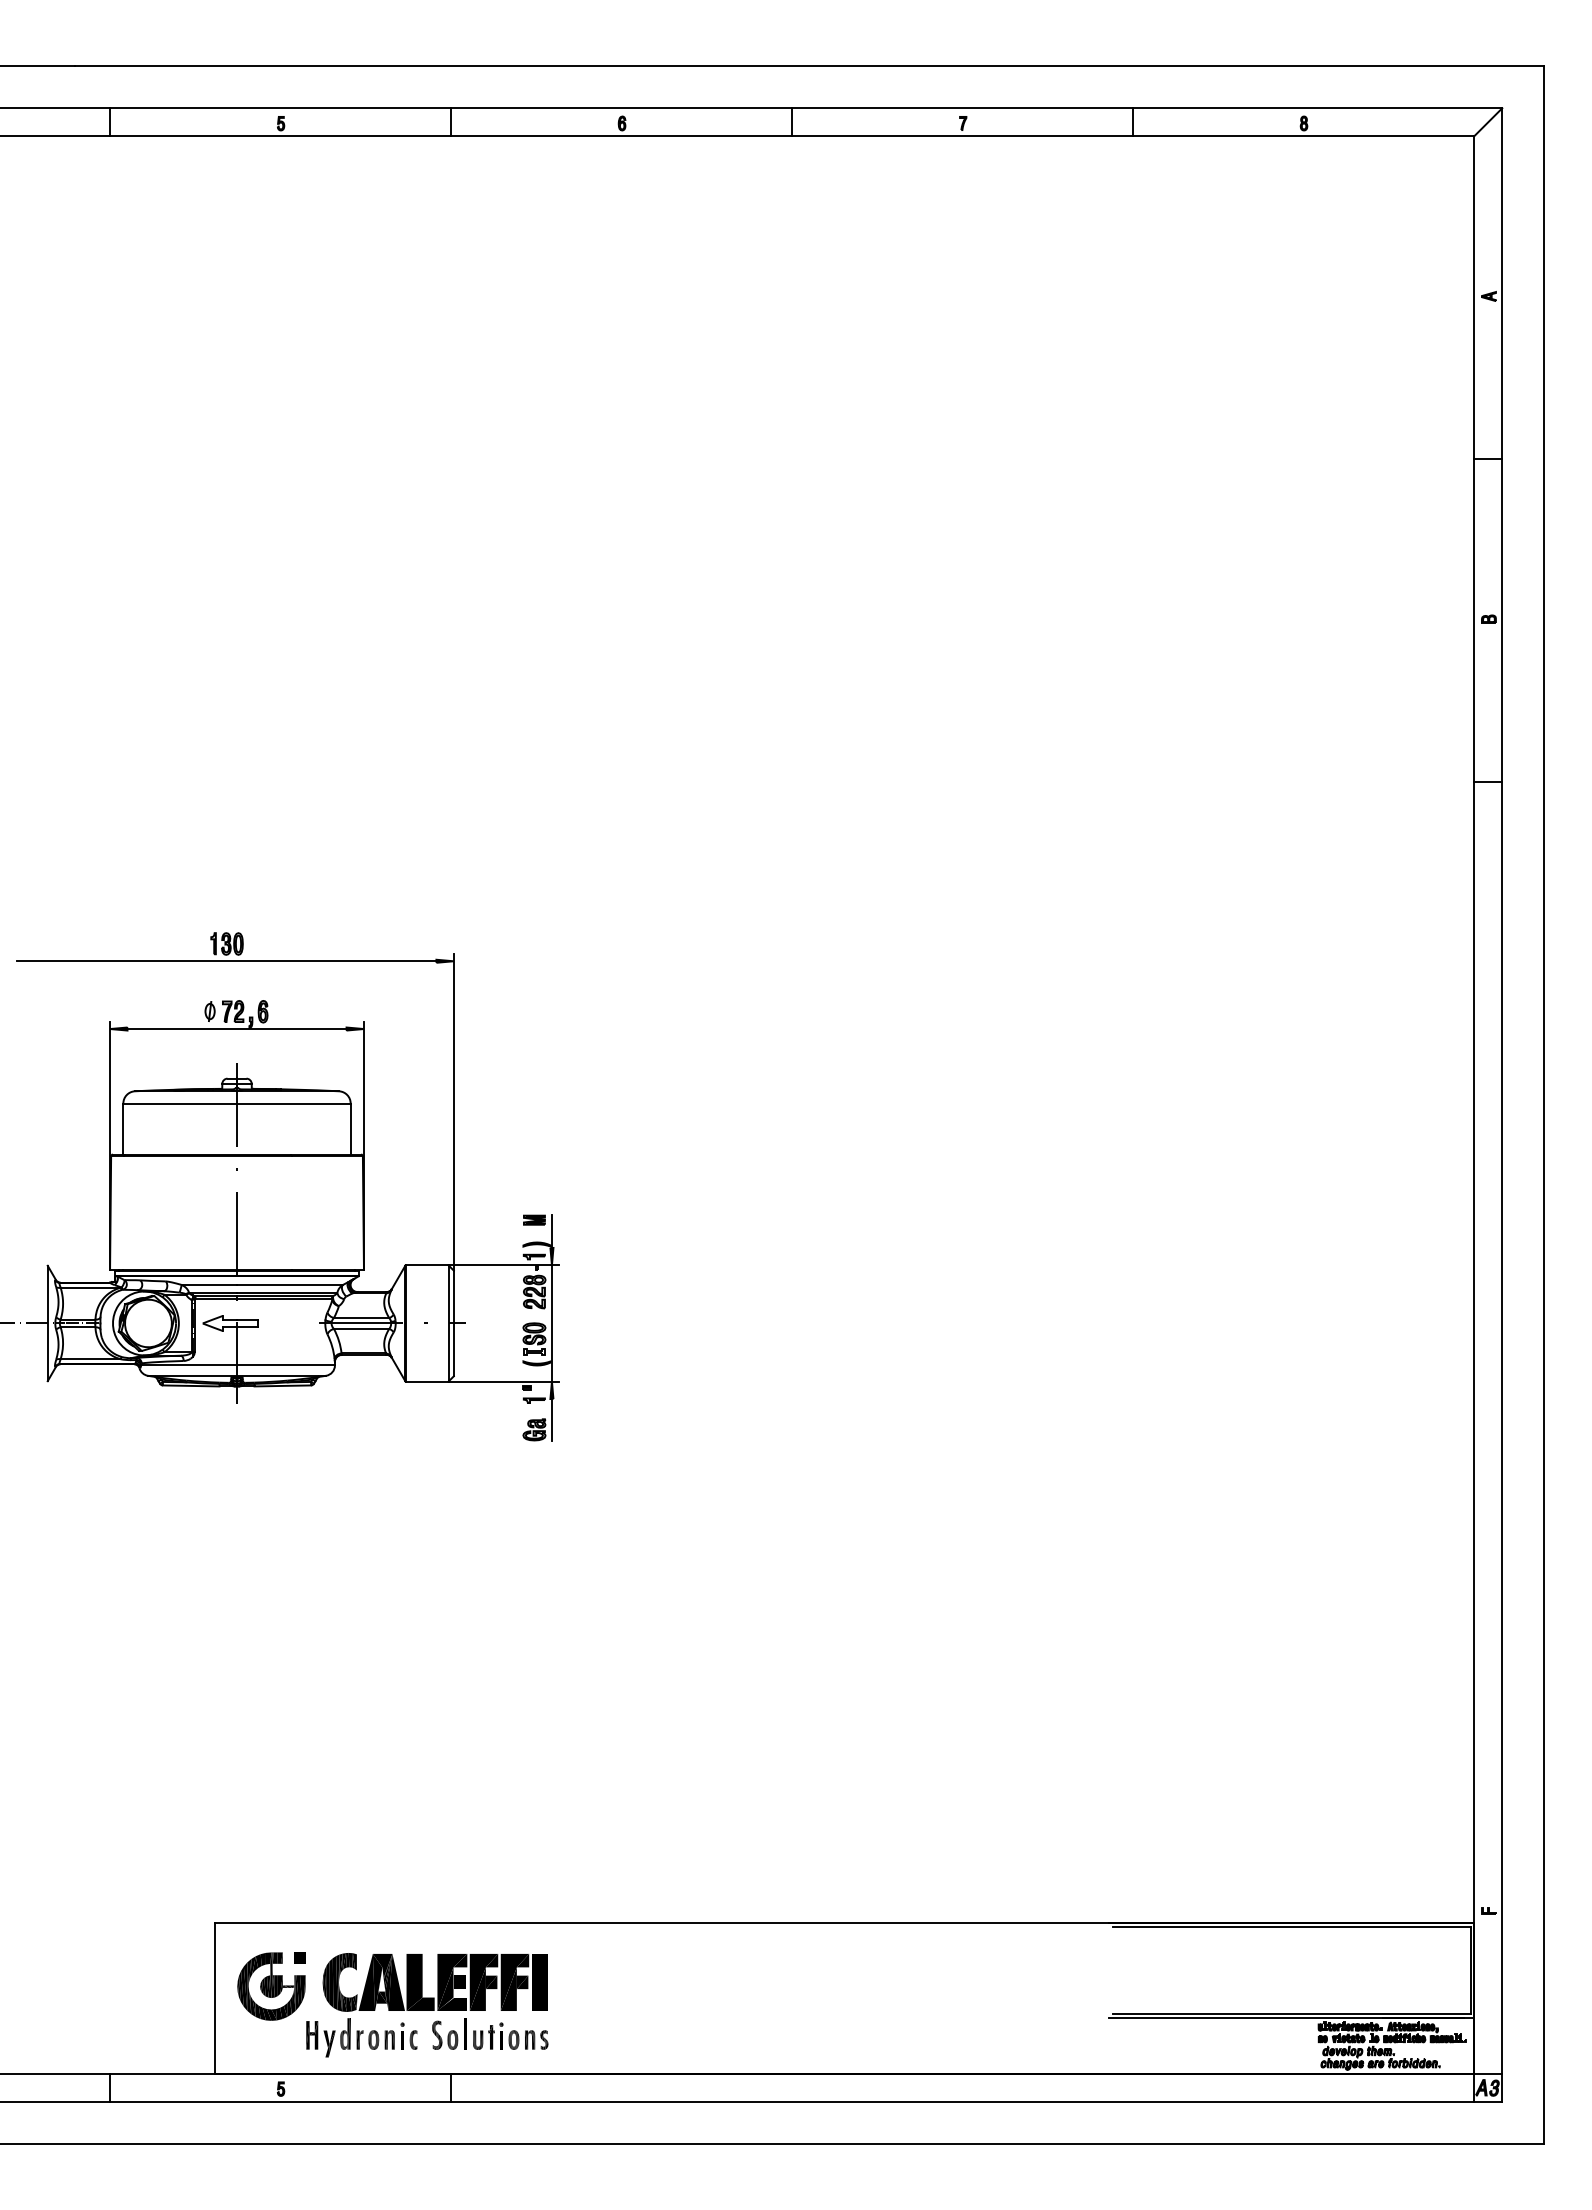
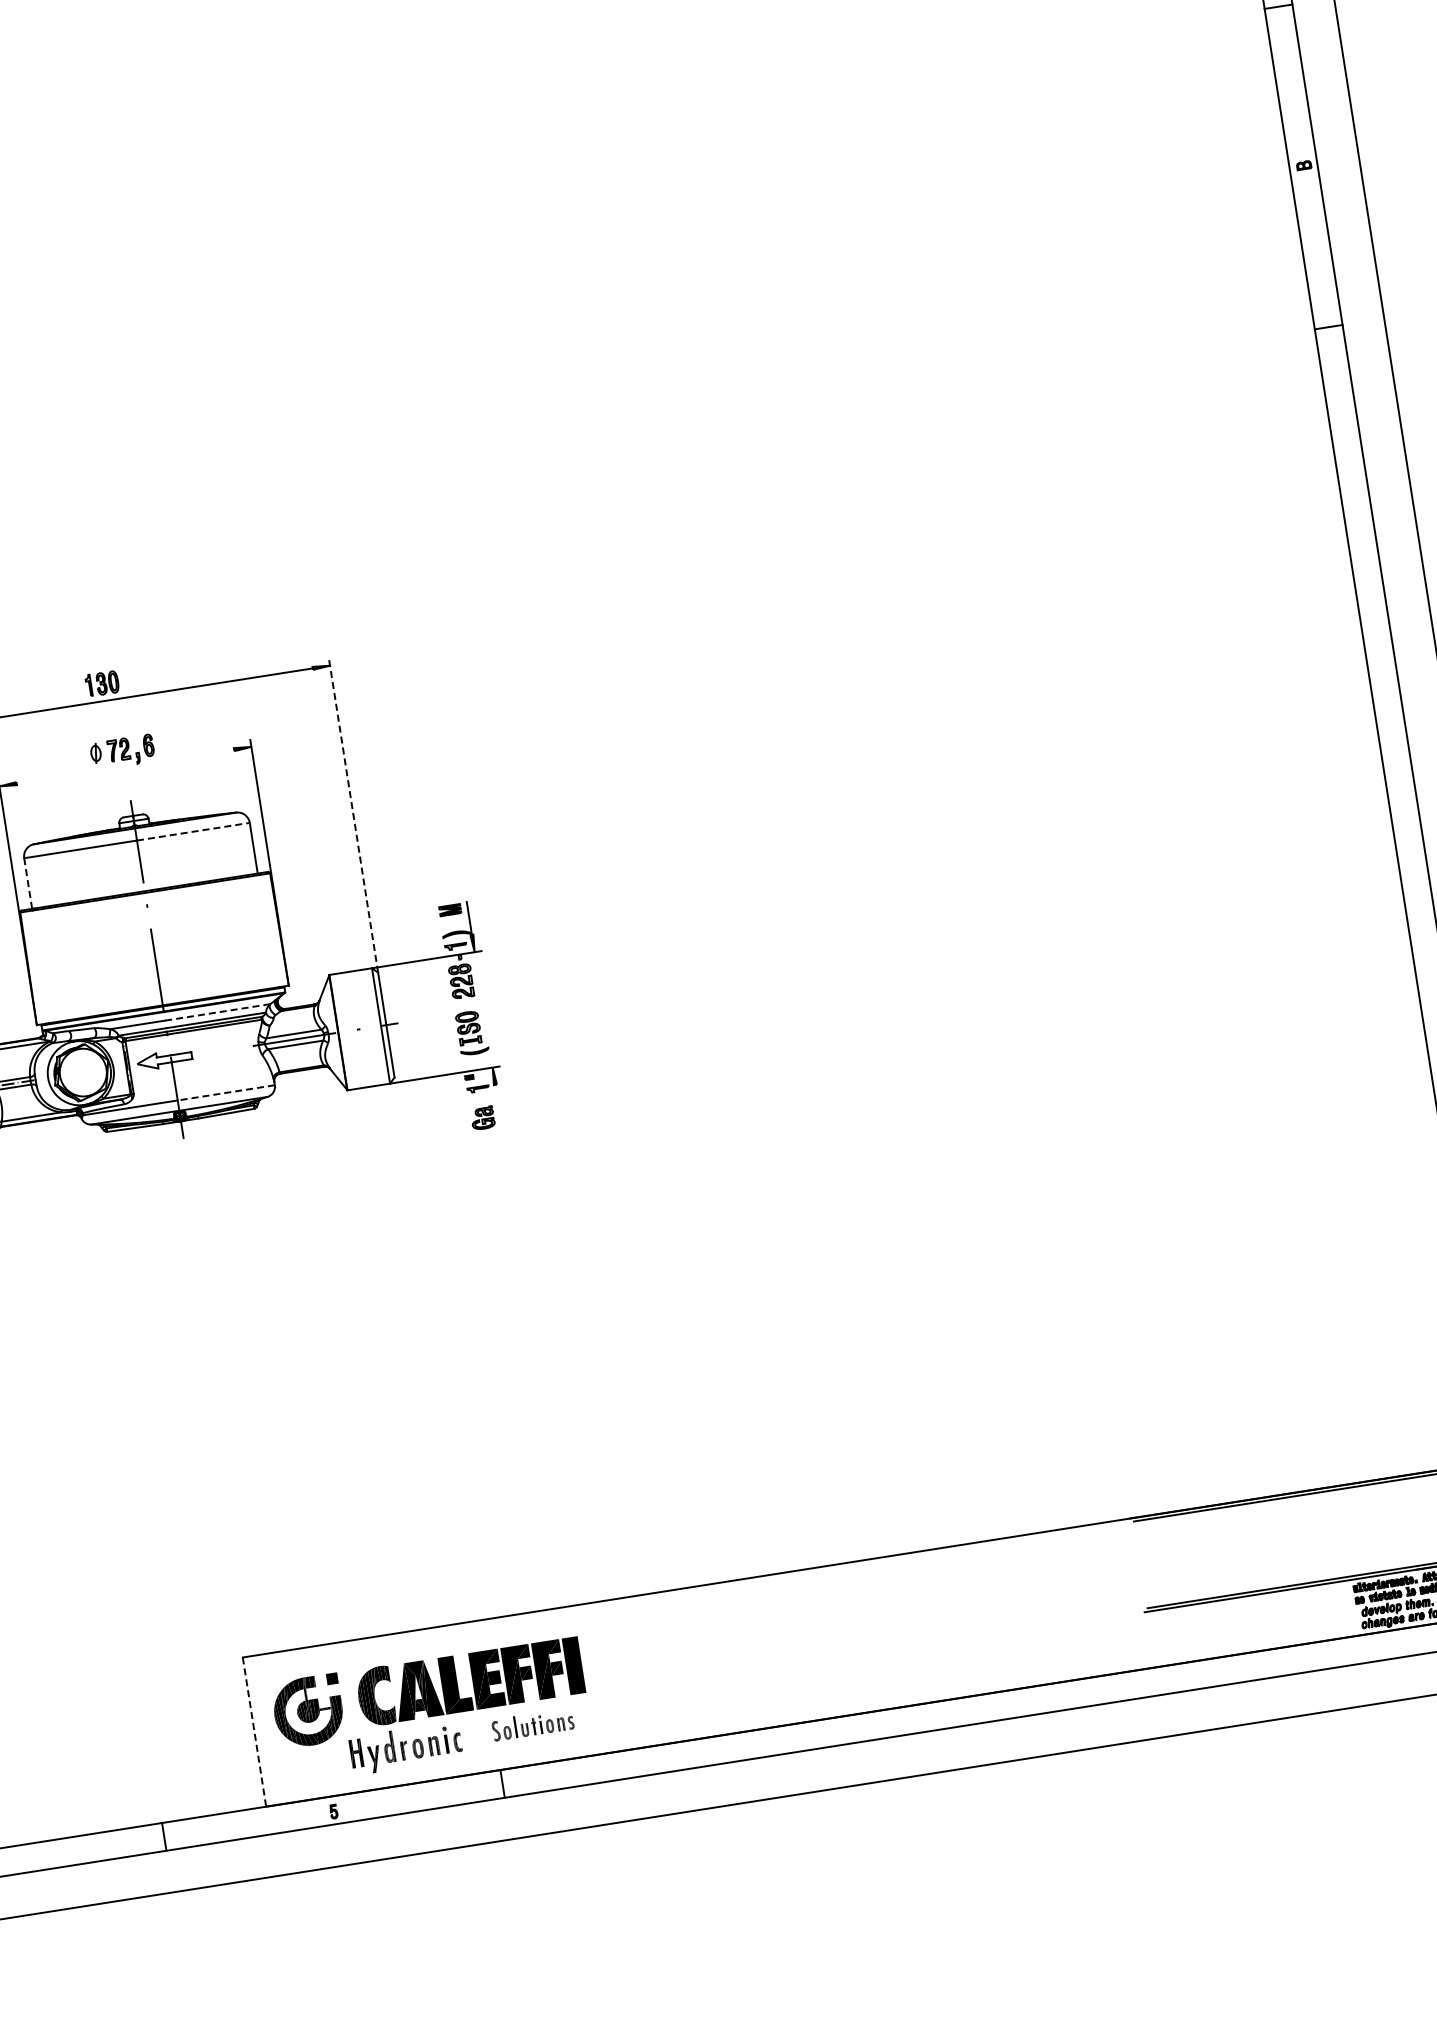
line: (236, 1029) -> (124, 767), removed
line: (293, 1103) -> (193, 831), solid -> dashed
line: (453, 1111) -> (353, 814), solid -> dashed
line: (123, 1129) -> (28, 883), solid -> dashed
line: (290, 1284) -> (218, 1011), solid -> dashed
line: (551, 1323) -> (483, 1009), removed
line: (285, 1365) -> (225, 1093), solid -> dashed
line: (551, 1420) -> (498, 1106), removed
line: (215, 1999) -> (254, 1733), solid -> dashed
part: (490, 2033) -> (533, 1724), size x0.7

